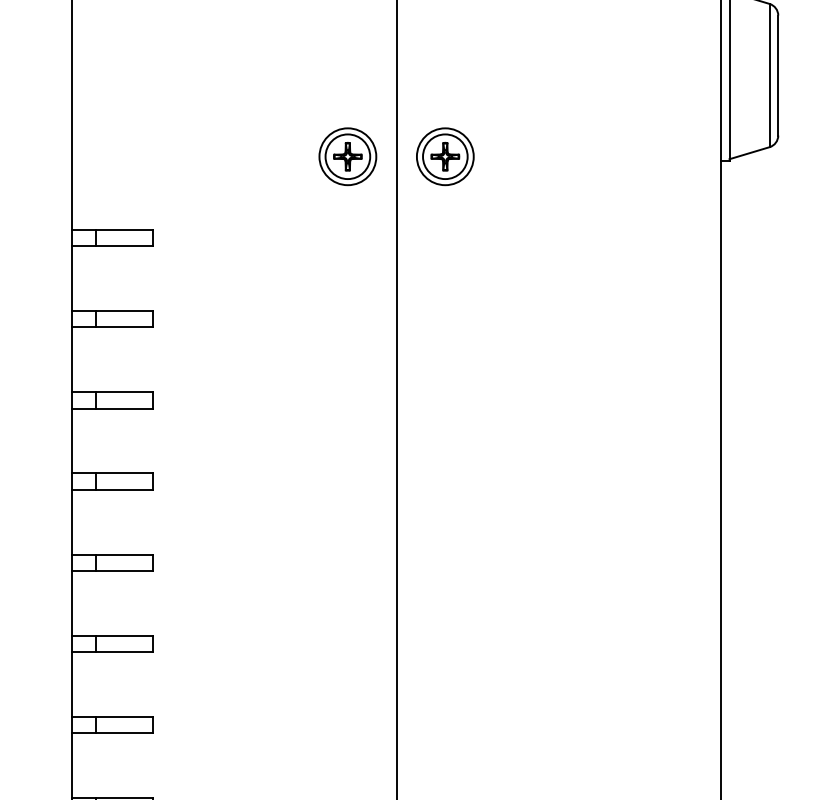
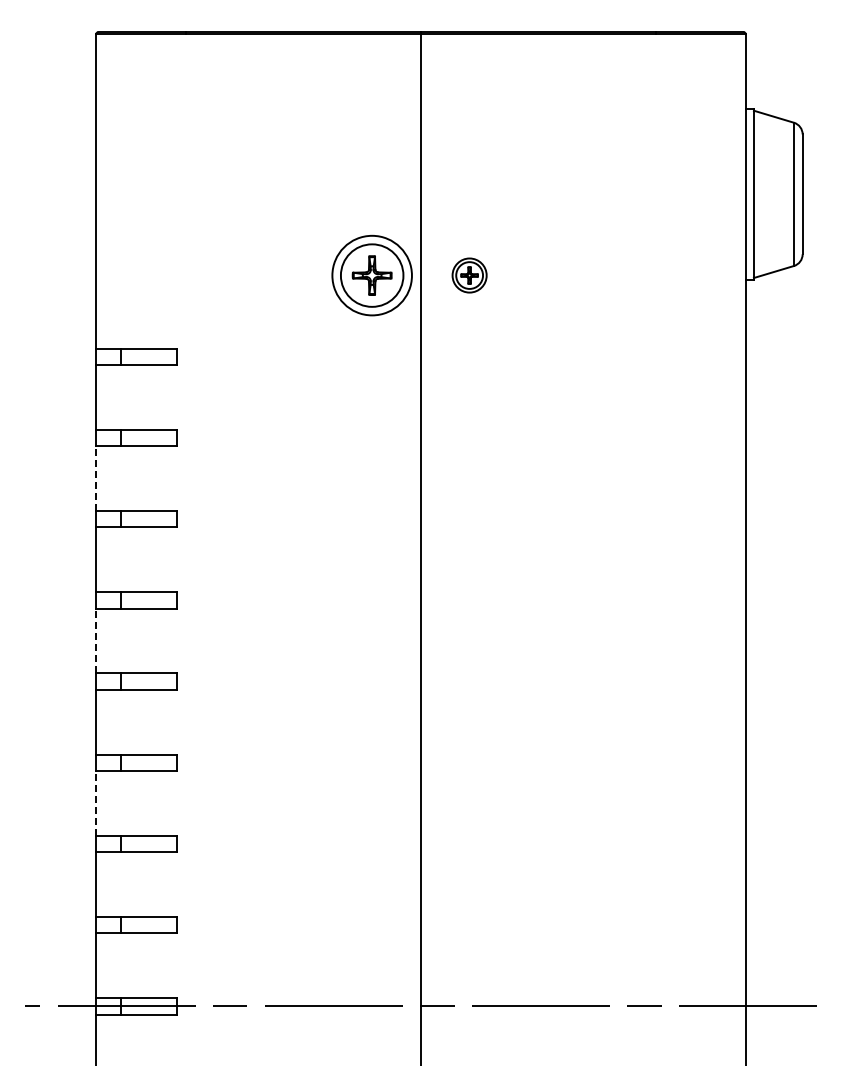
part: (348, 156) -> (372, 275), size x1.4
part: (445, 156) -> (469, 275), size x0.6
line: (72, 359) -> (96, 478), solid -> dashed
line: (72, 521) -> (96, 640), solid -> dashed
line: (72, 683) -> (96, 802), solid -> dashed

